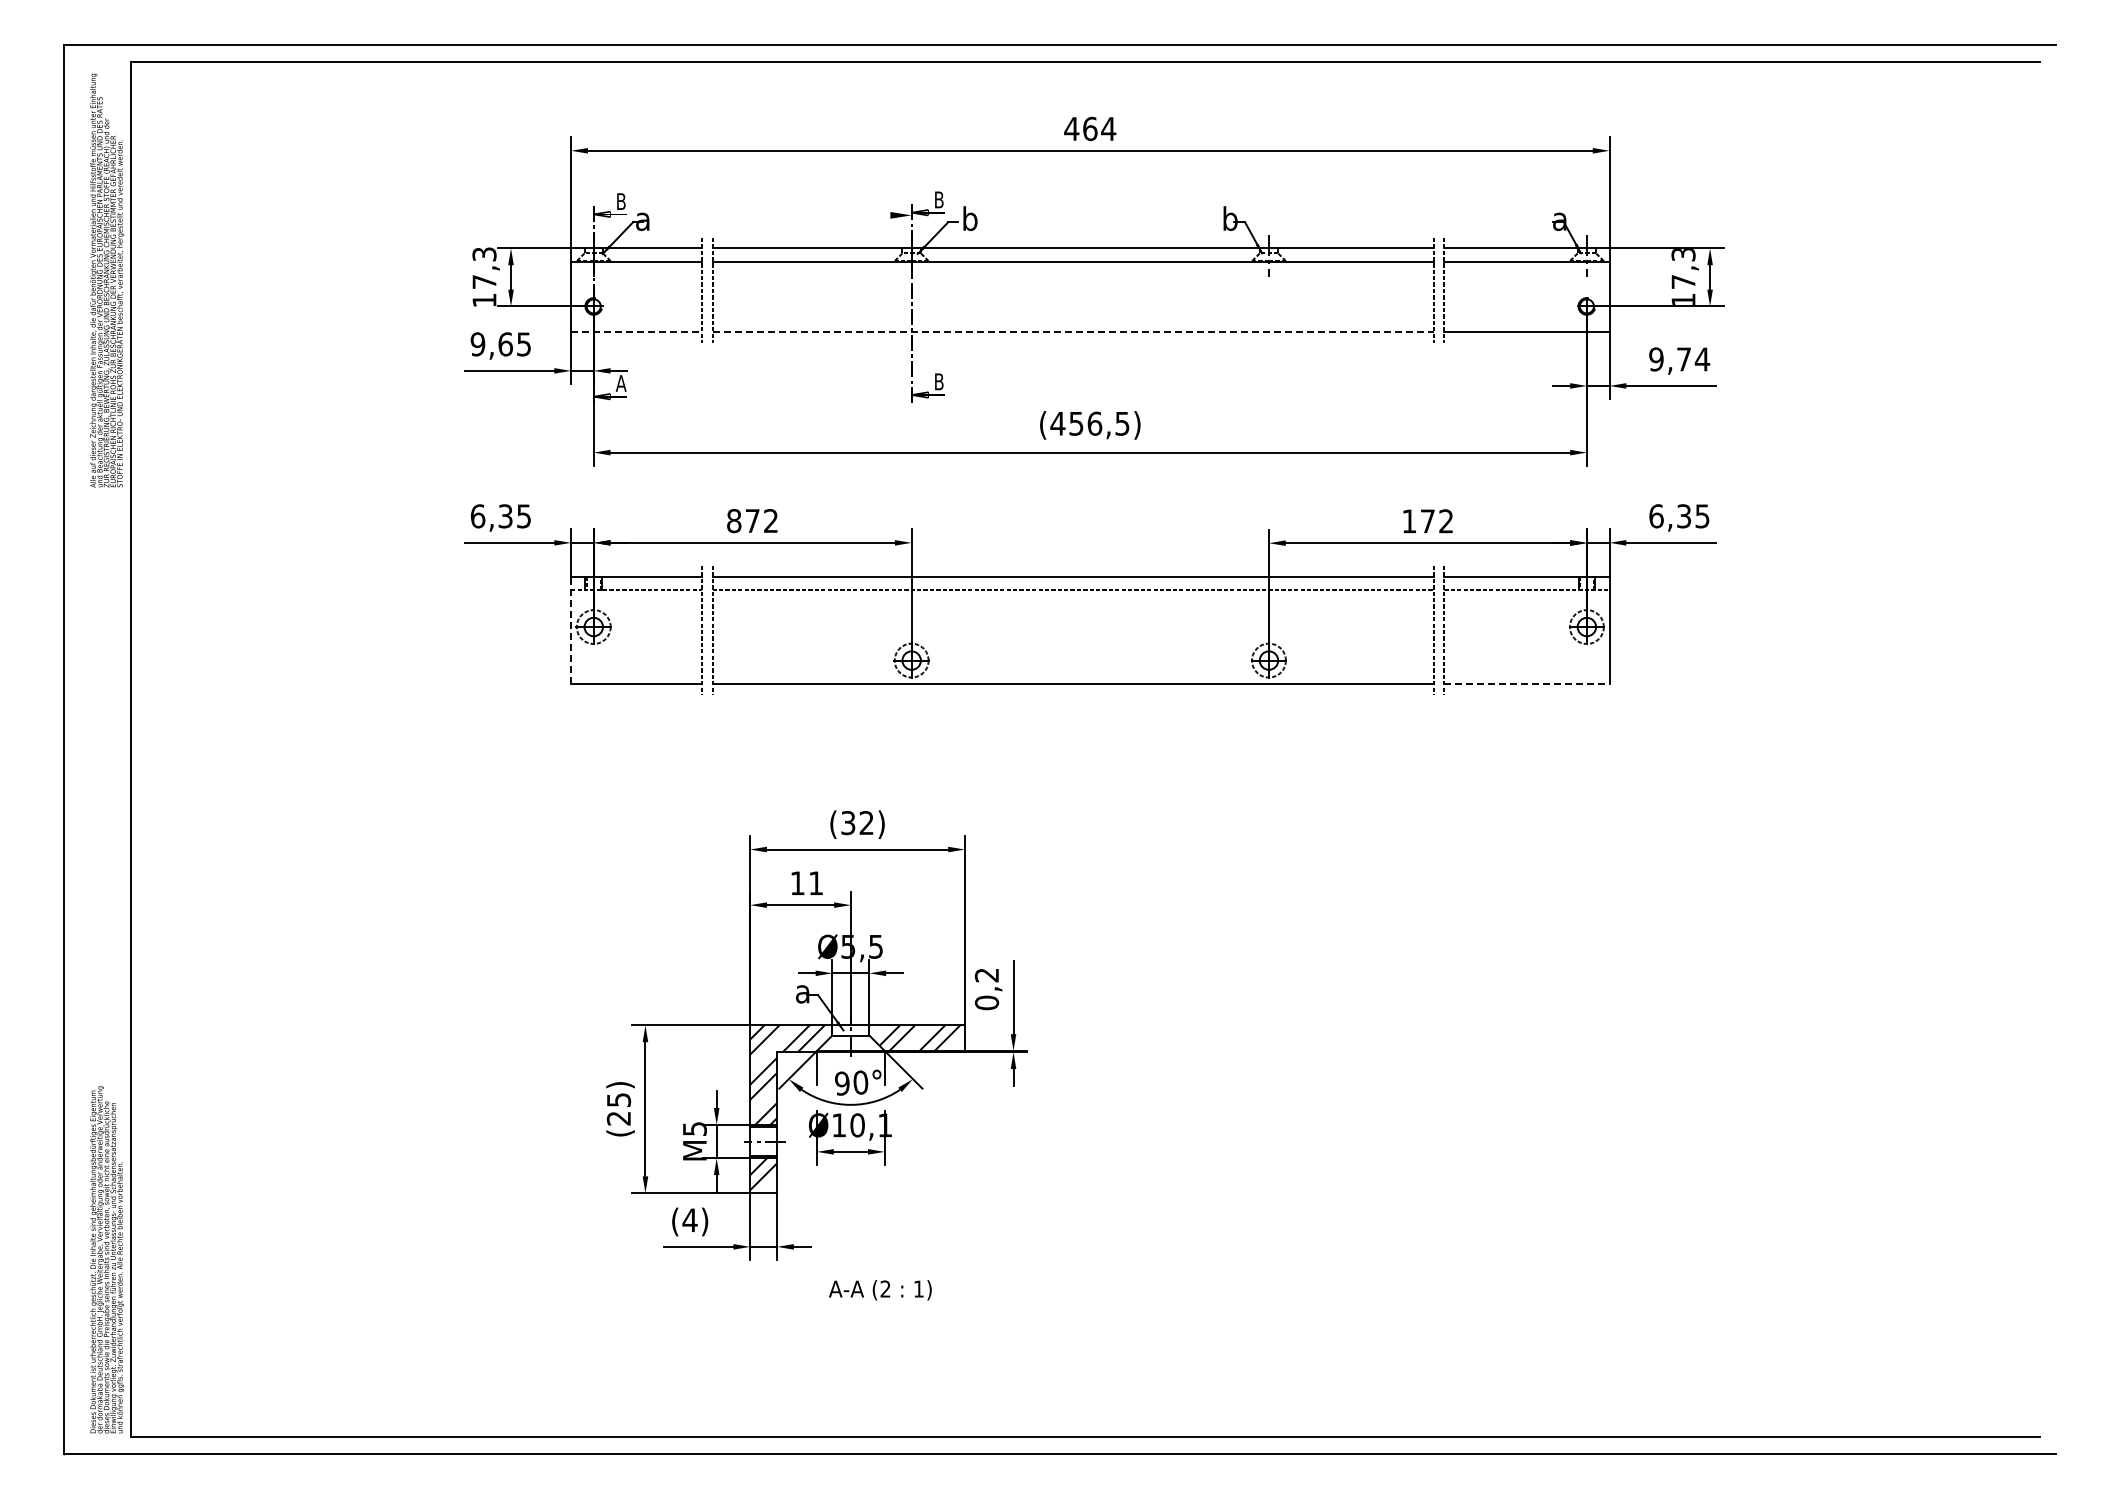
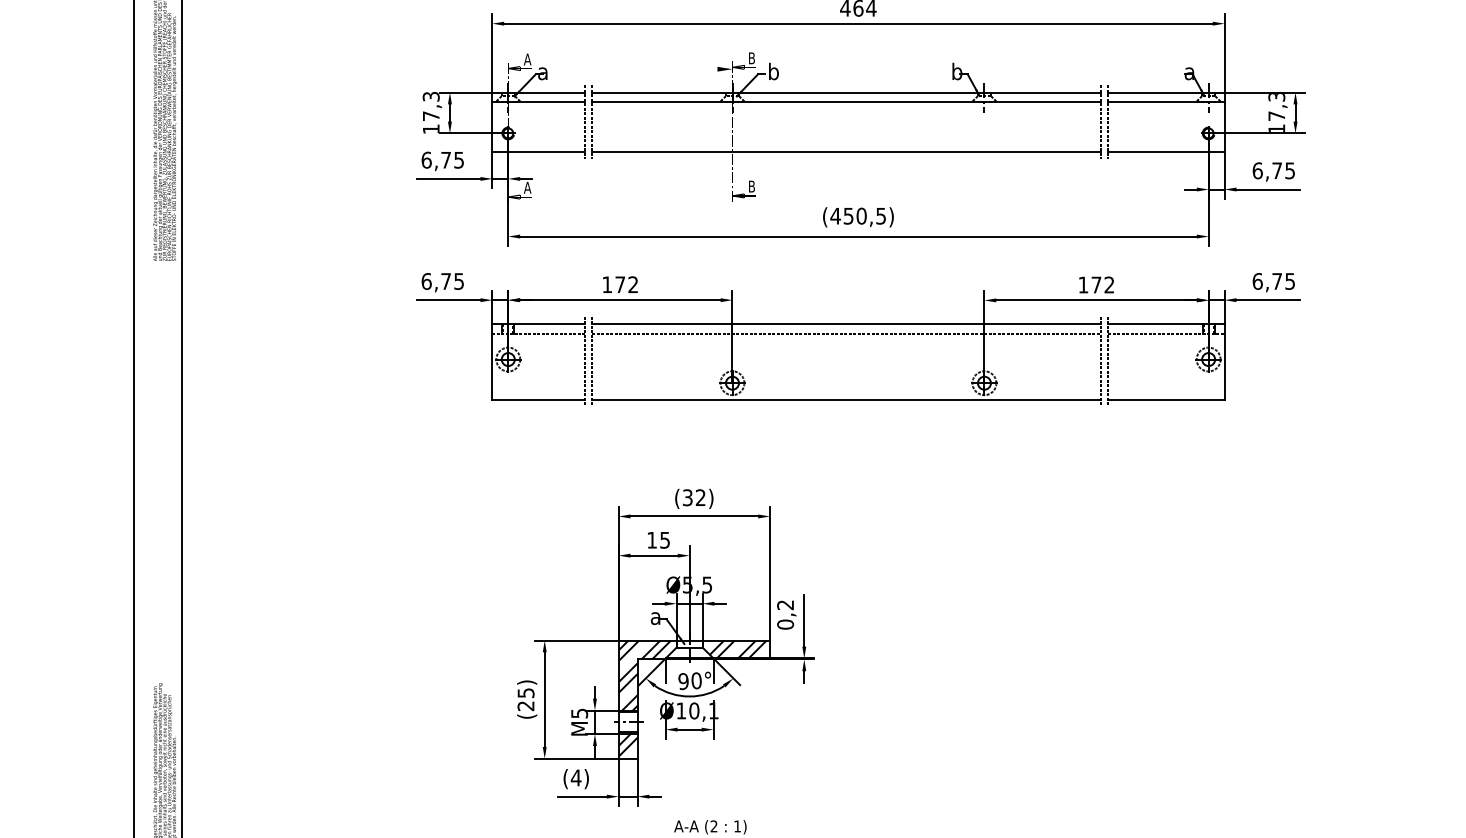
text: (620, 201) -> (527, 59), B -> A
line: (636, 332) -> (538, 151), dashed -> solid
line: (1073, 332) -> (846, 151), dashed -> solid
text: (491, 344) -> (436, 160), 9,65 -> 6,75
text: (1679, 359) -> (1273, 170), 9,74 -> 6,75
text: (1094, 423) -> (861, 216), (456,5) -> (450,5)
text: (505, 516) -> (446, 281), 6,35 -> 6,75
text: (1683, 516) -> (1276, 281), 6,35 -> 6,75
text: (734, 521) -> (607, 285), 872 -> 172
line: (571, 630) -> (492, 361), dashed -> solid
line: (1526, 684) -> (1166, 400), dashed -> solid
text: (815, 883) -> (664, 540), 11 -> 15

